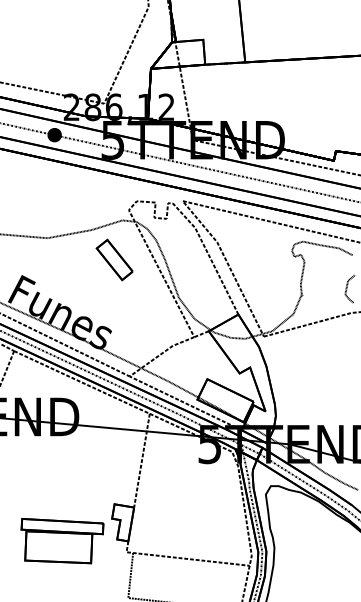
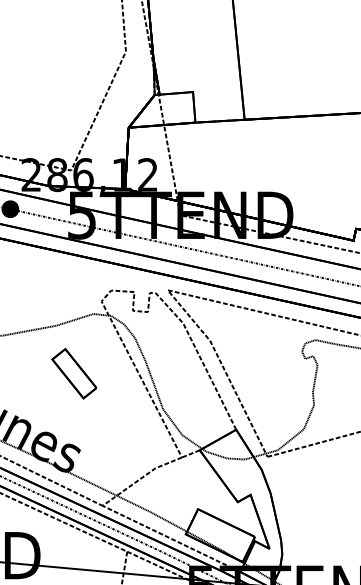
part: (114, 259) -> (74, 373), moved

